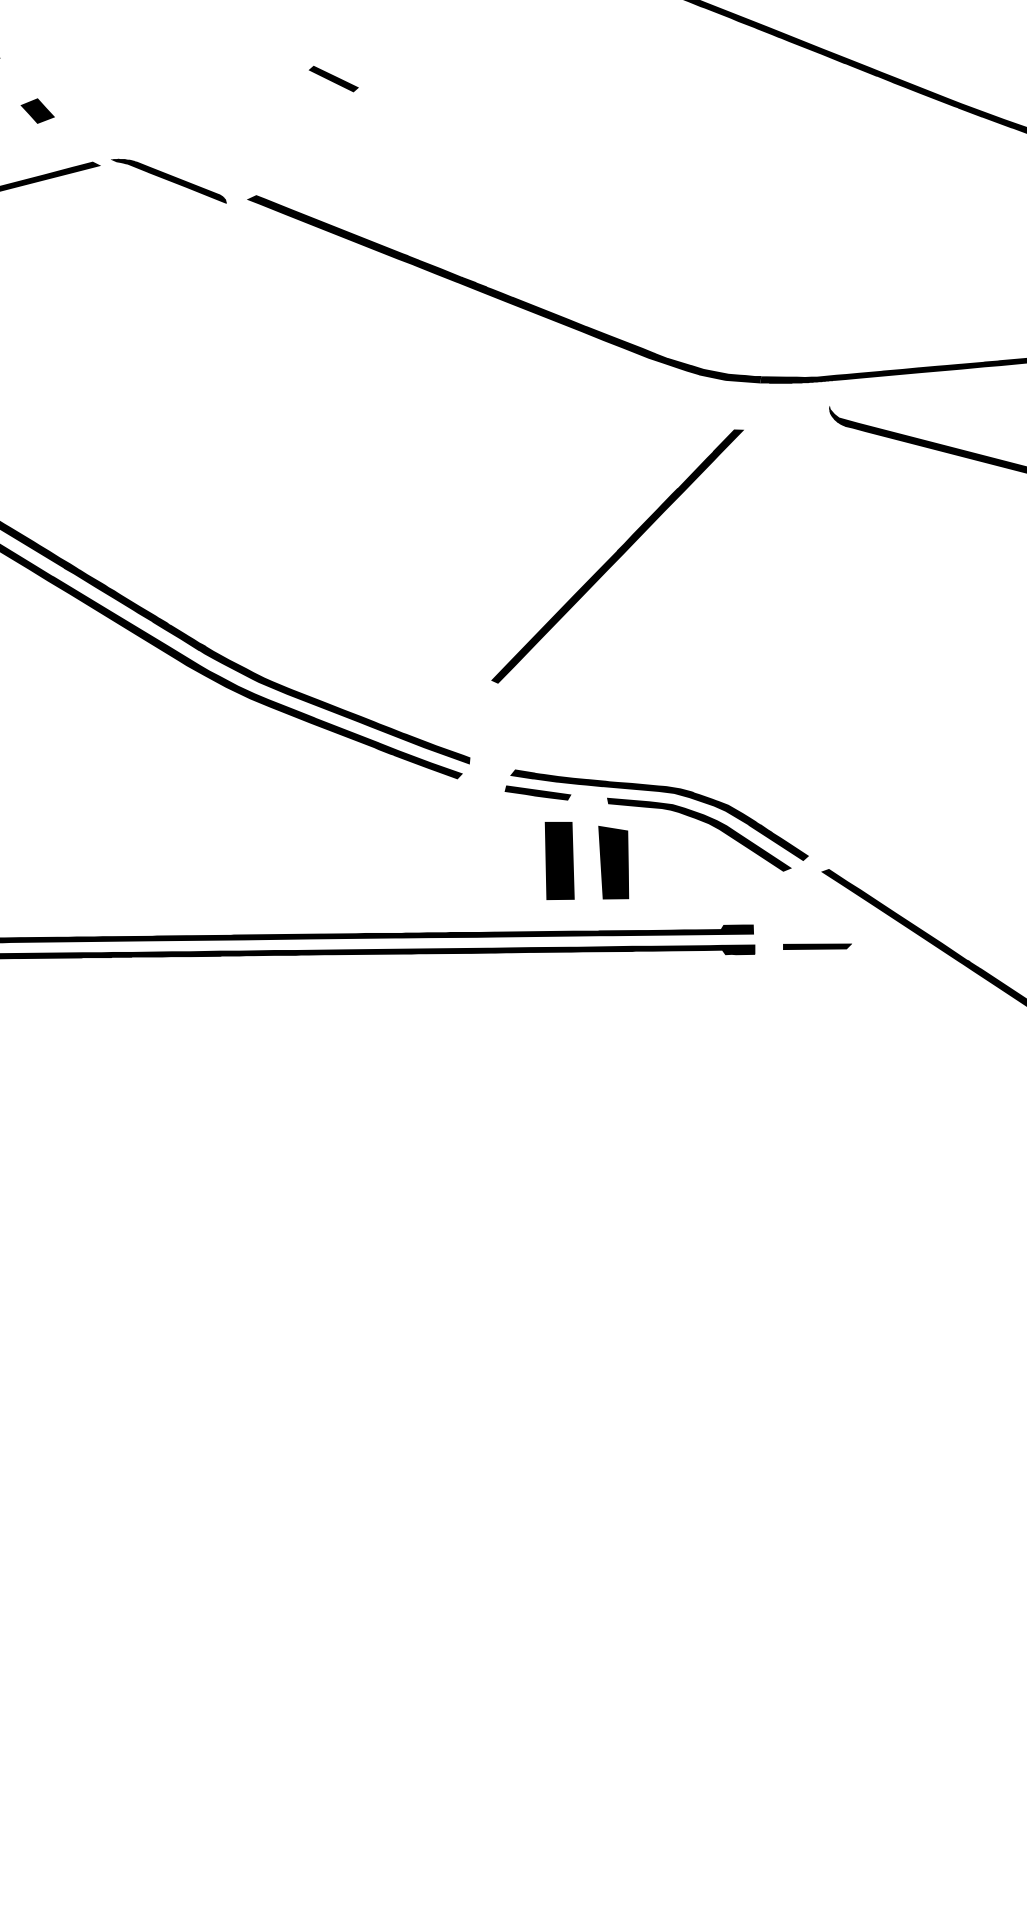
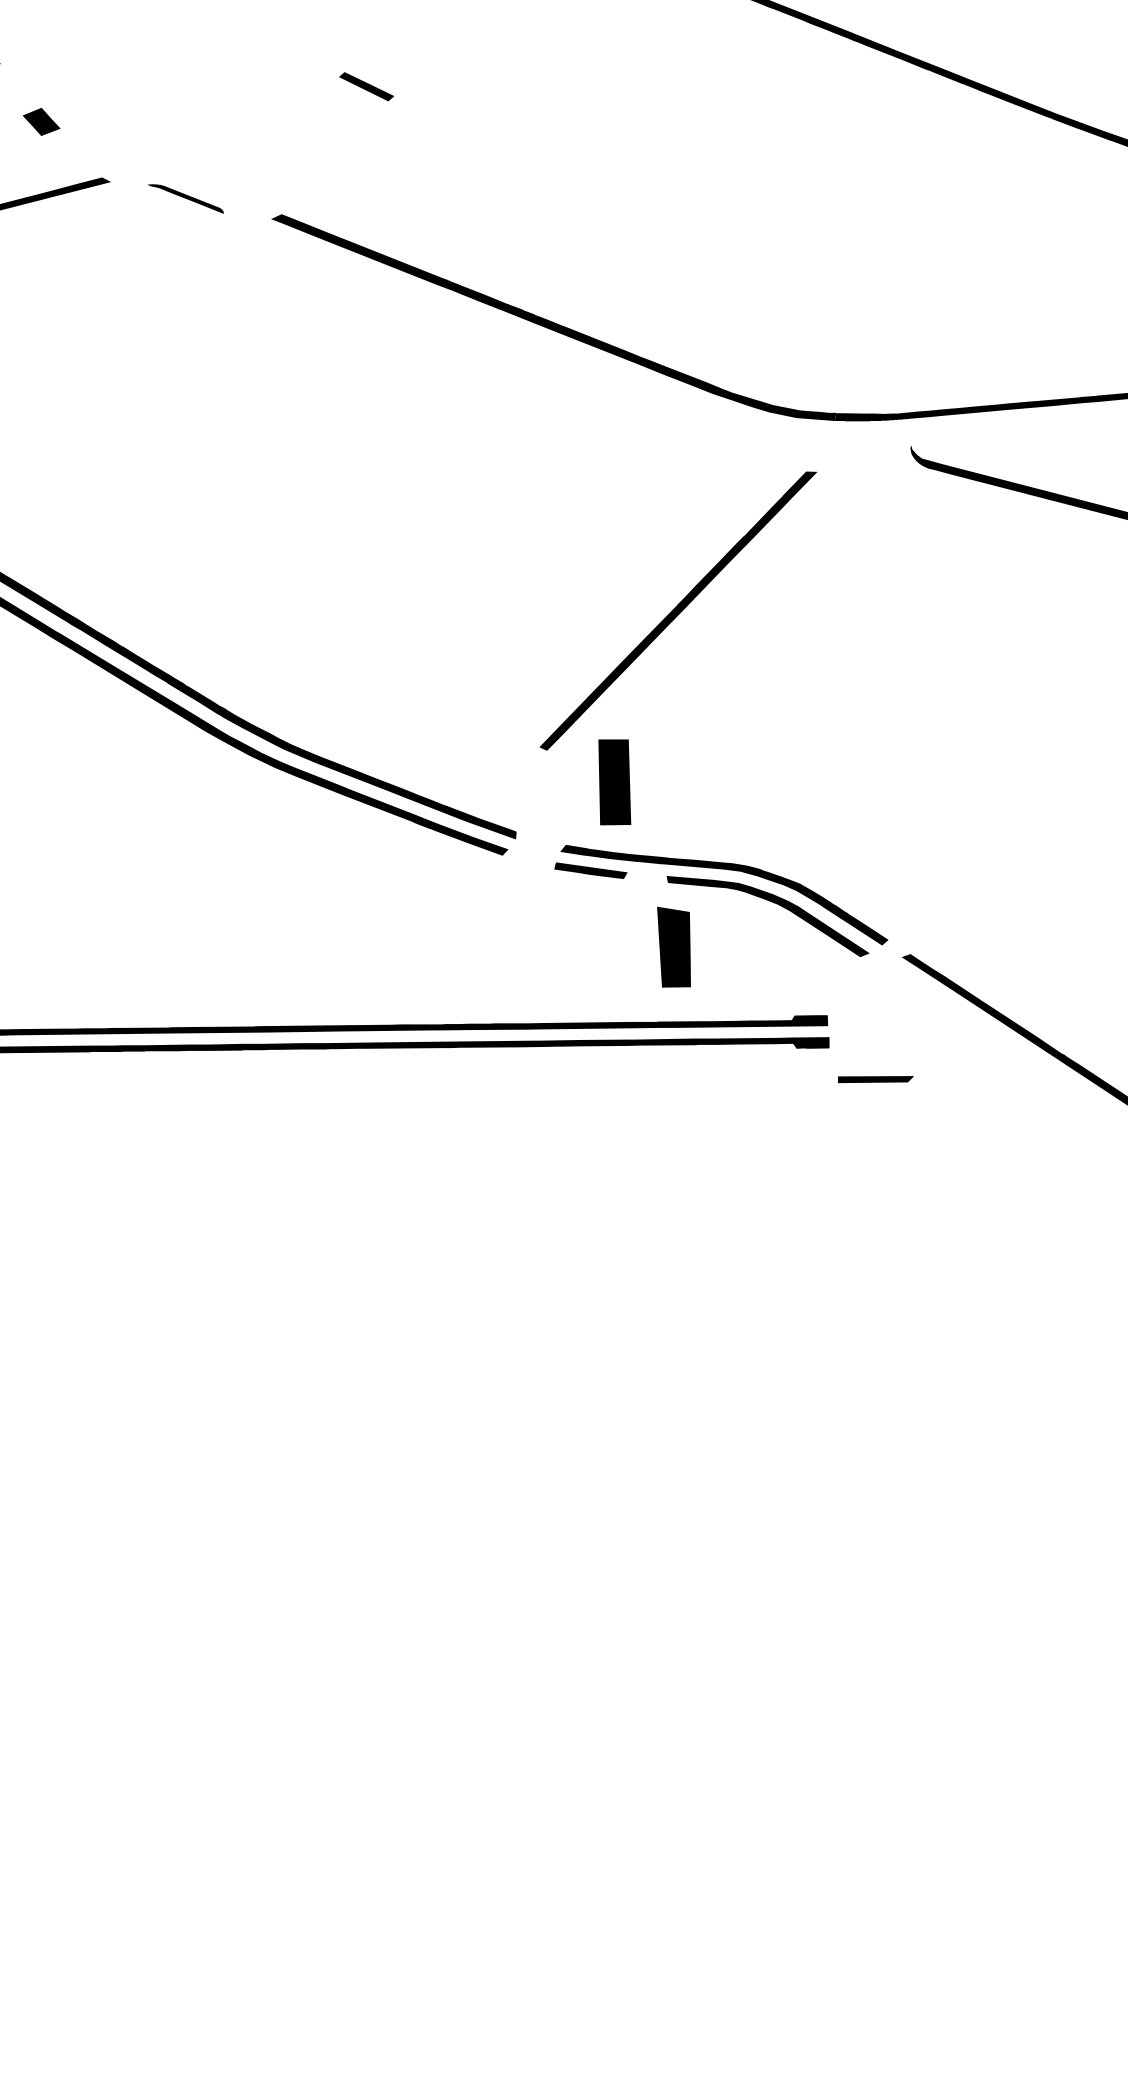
part: (168, 180) -> (185, 198), size x0.6
part: (559, 861) -> (614, 782), moved
part: (817, 946) -> (875, 1079), moved

